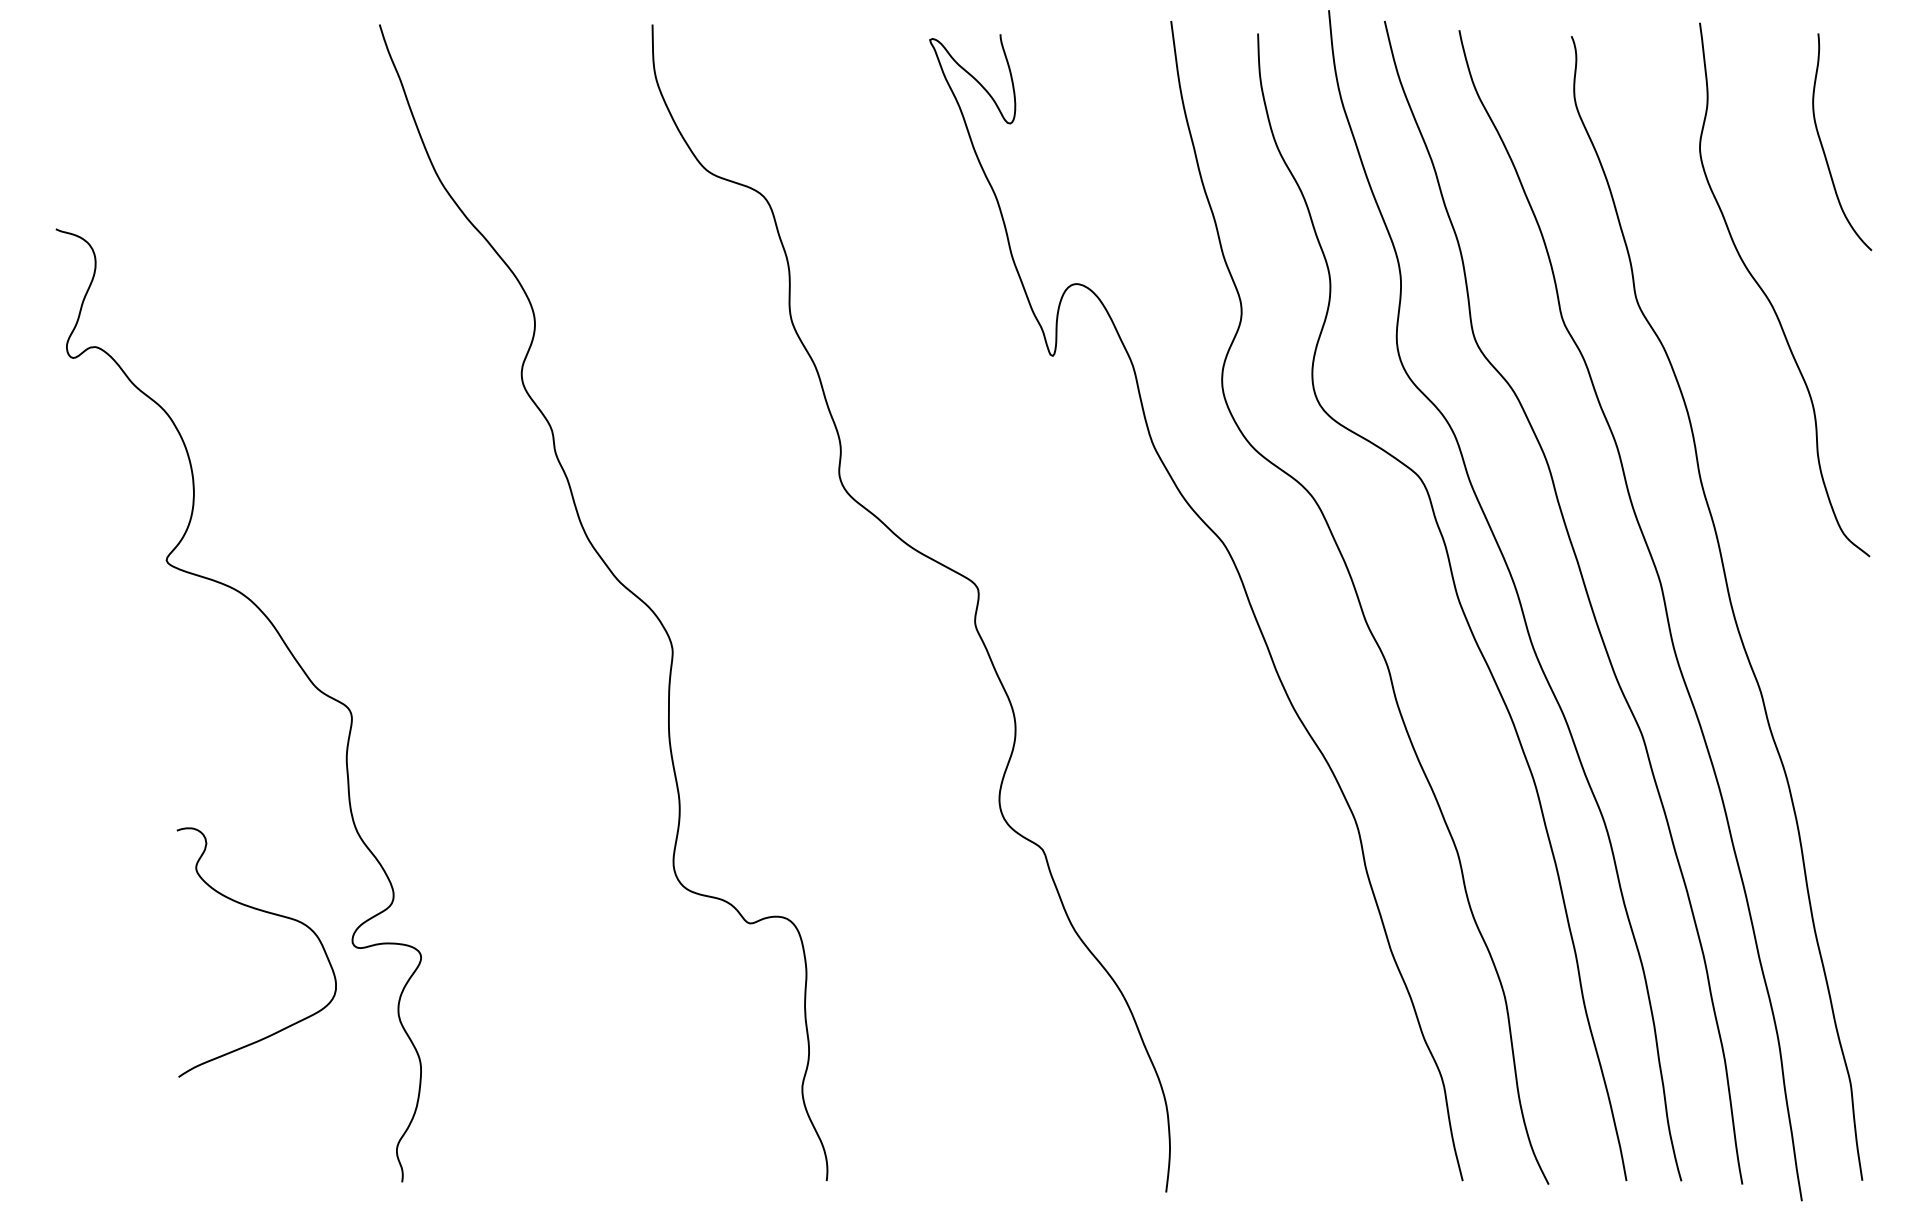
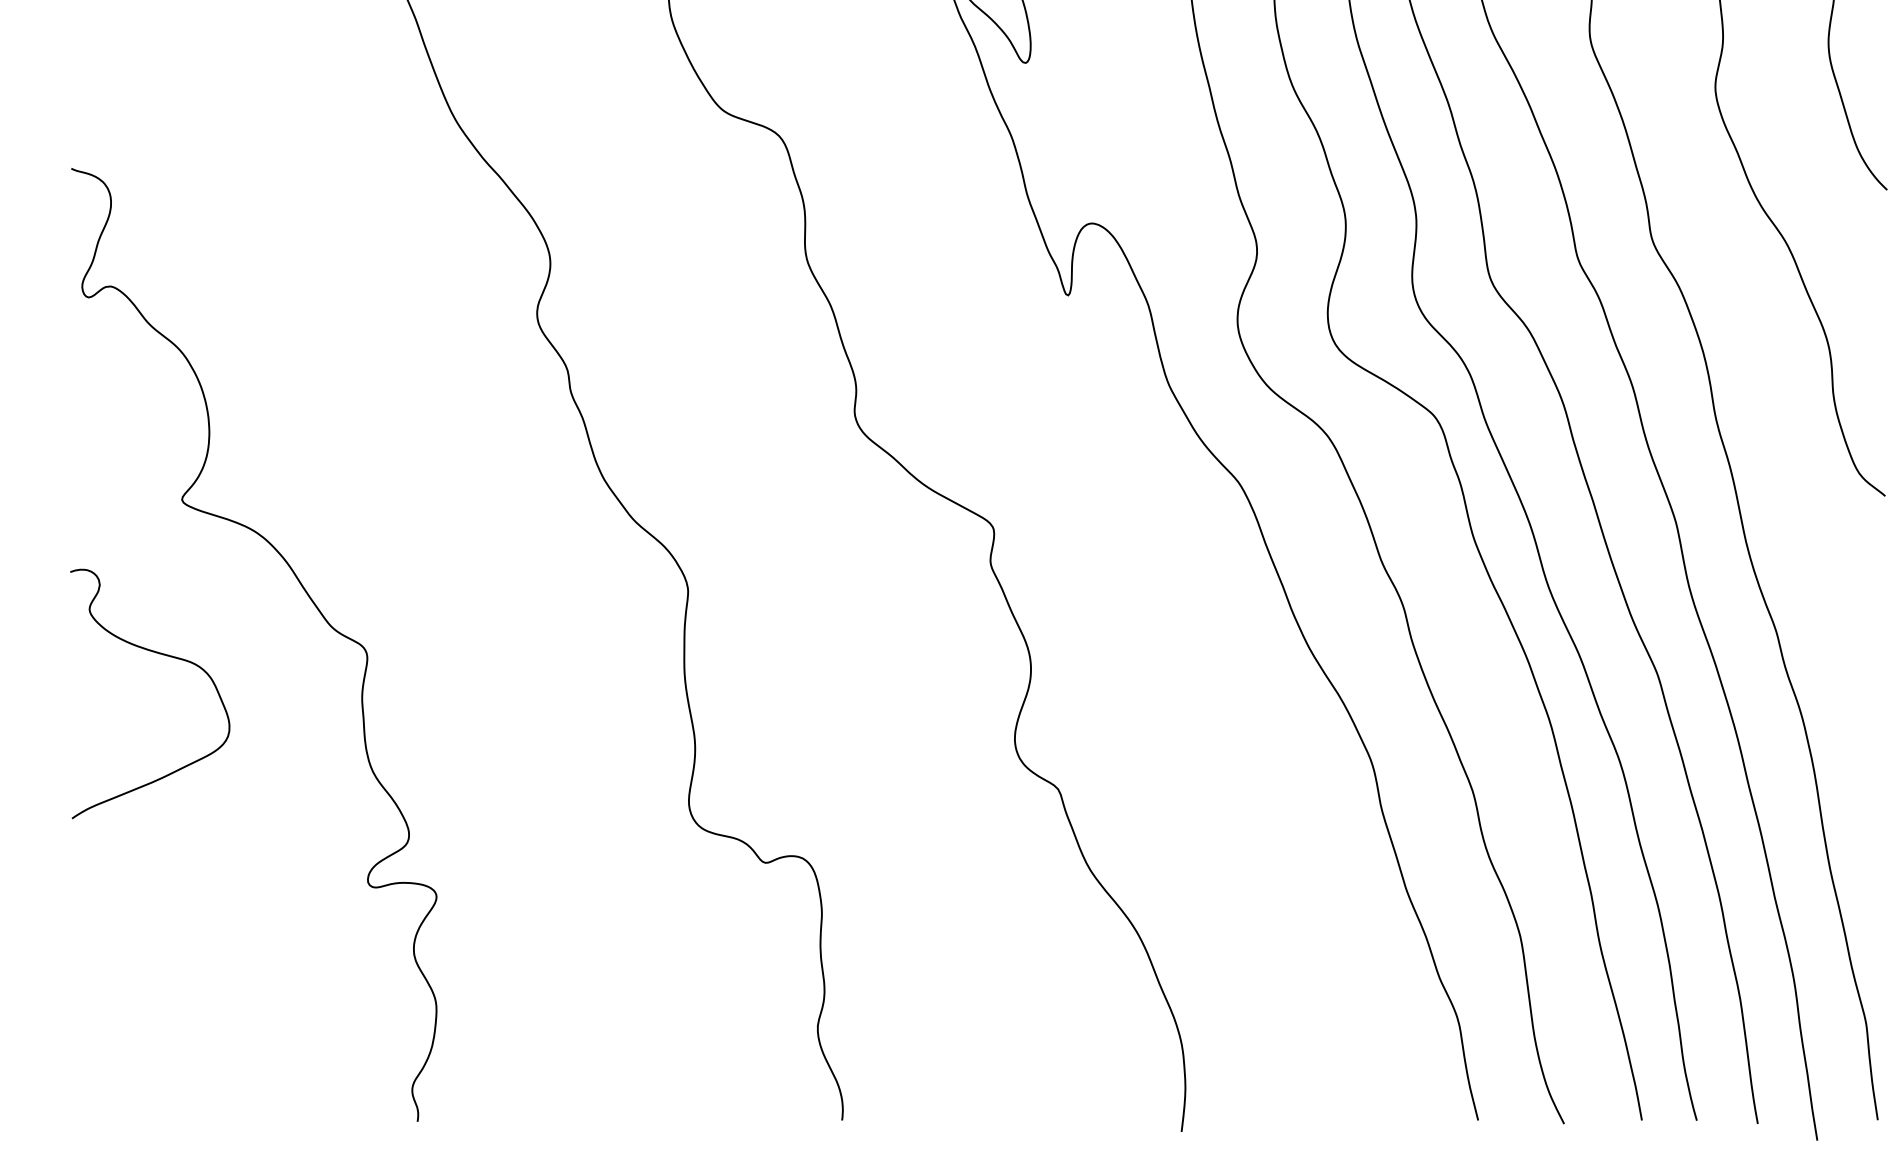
curve: (267, 913) -> (160, 654), moved

